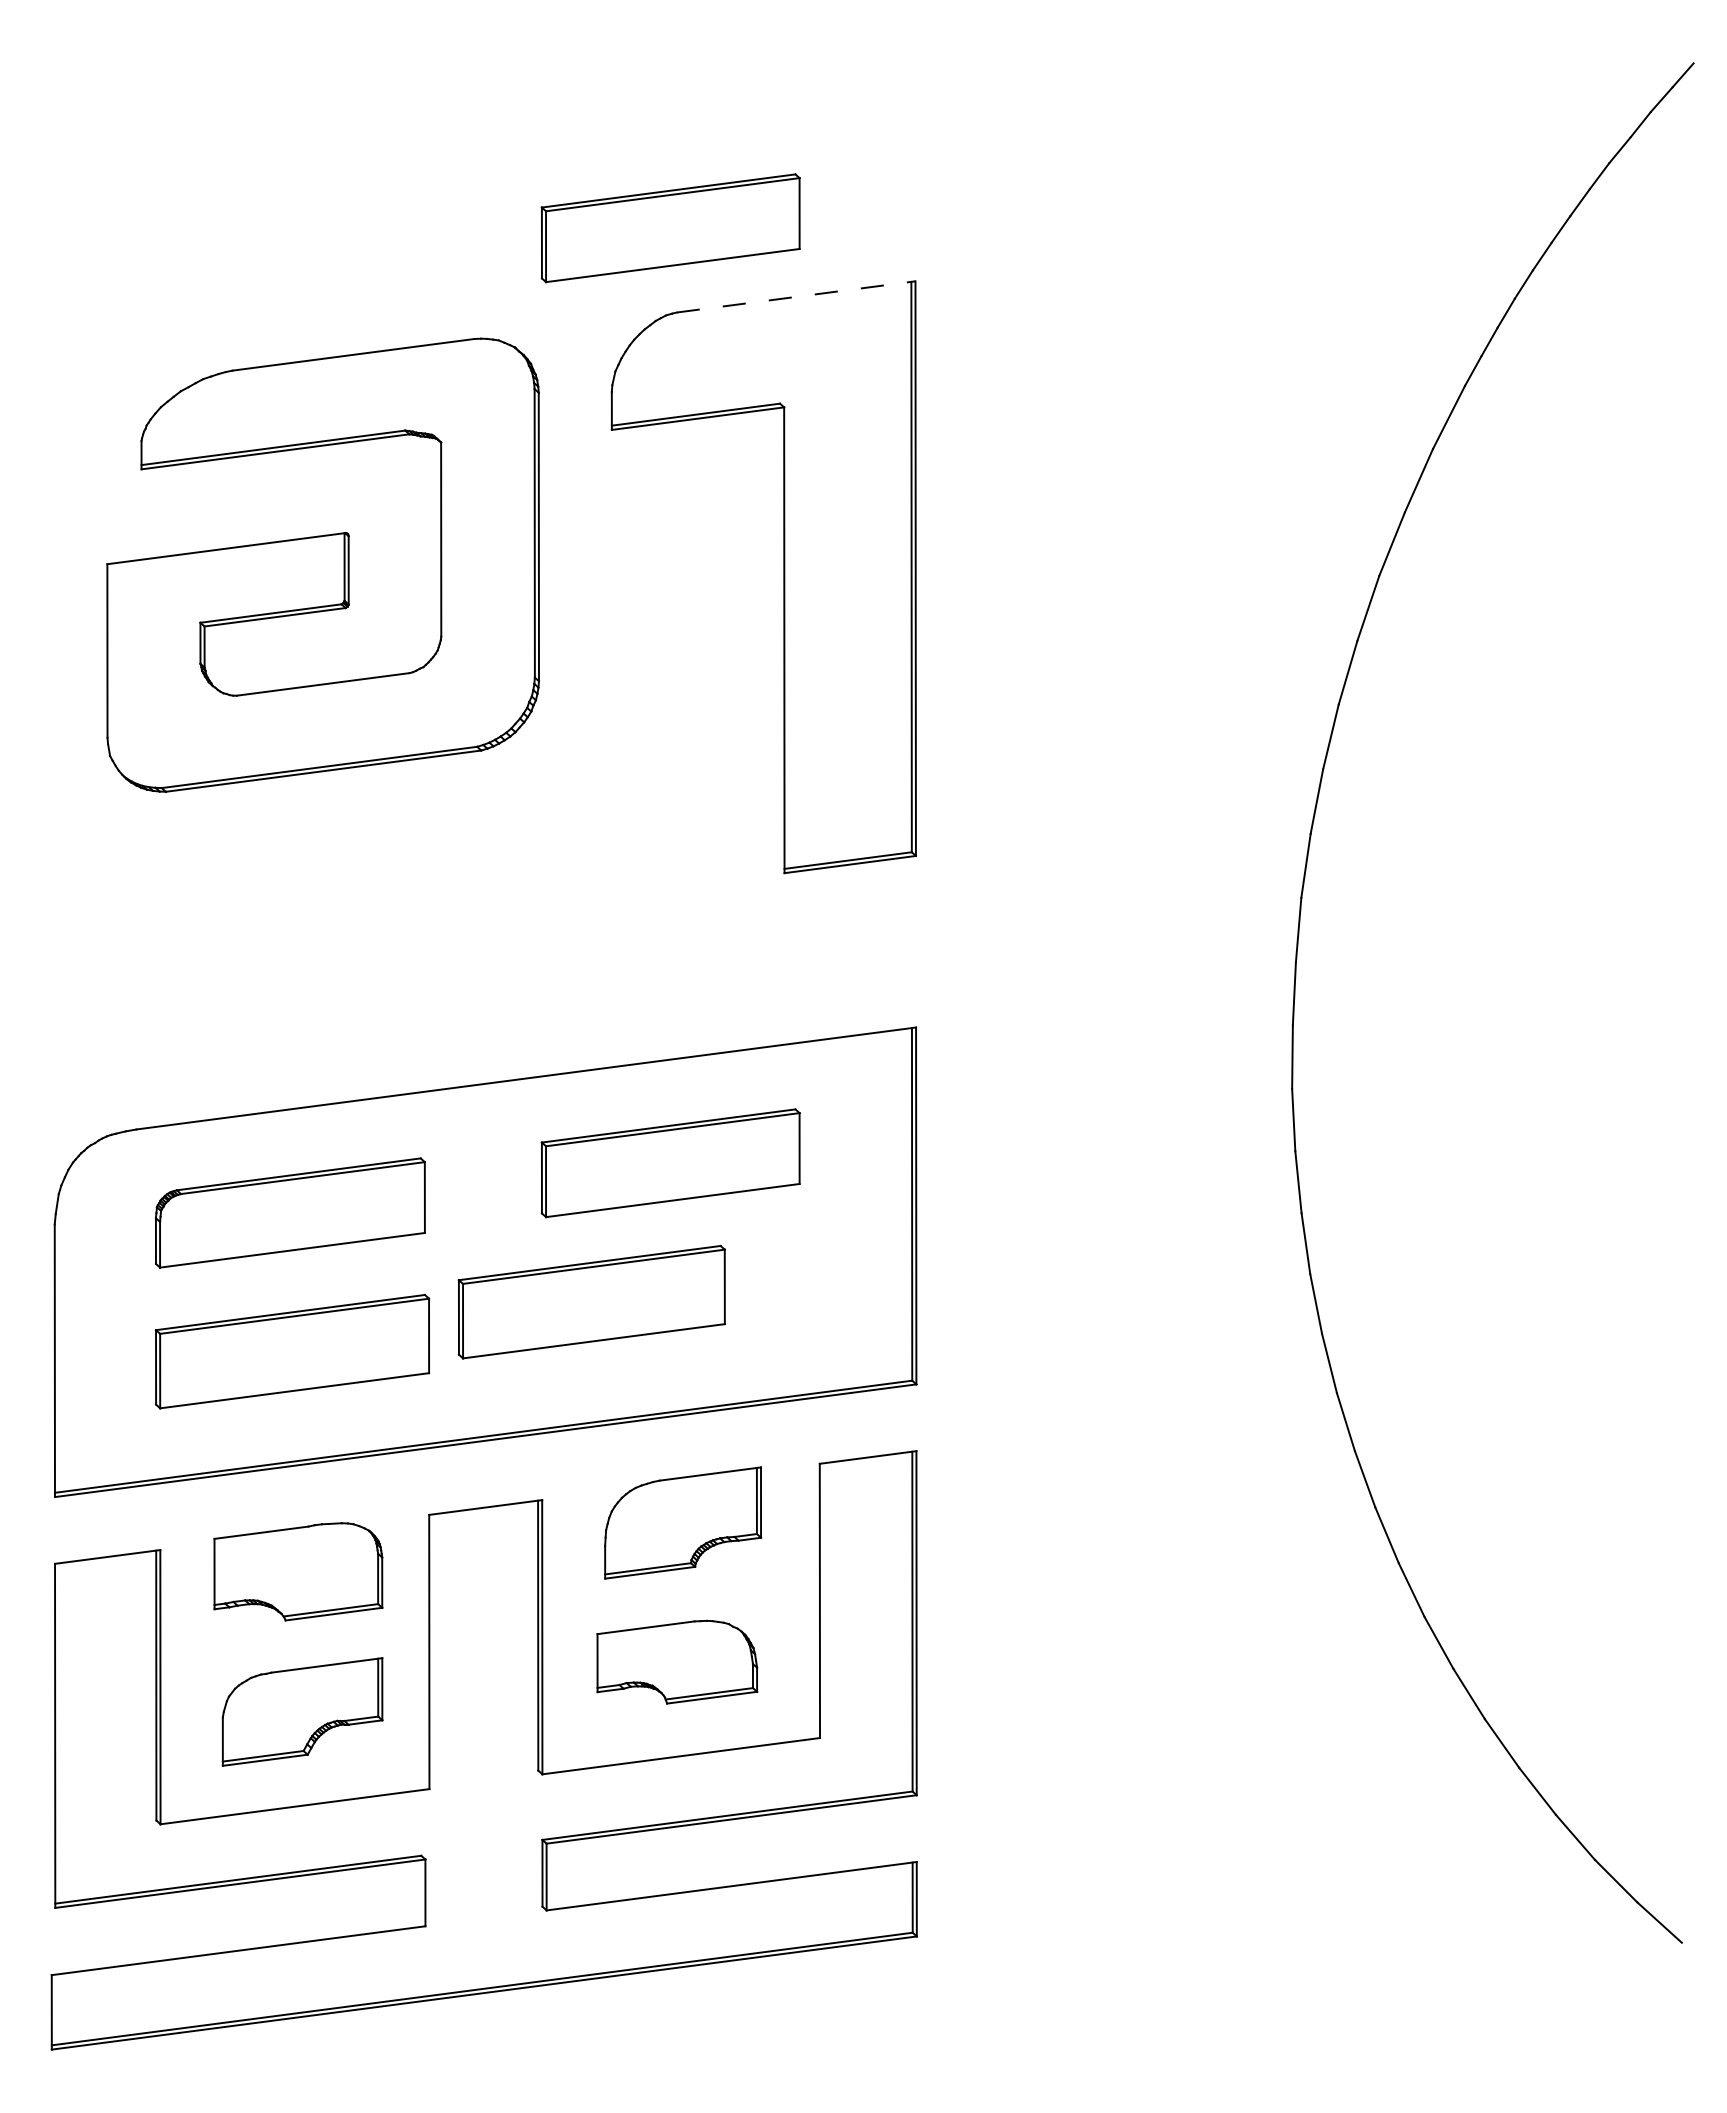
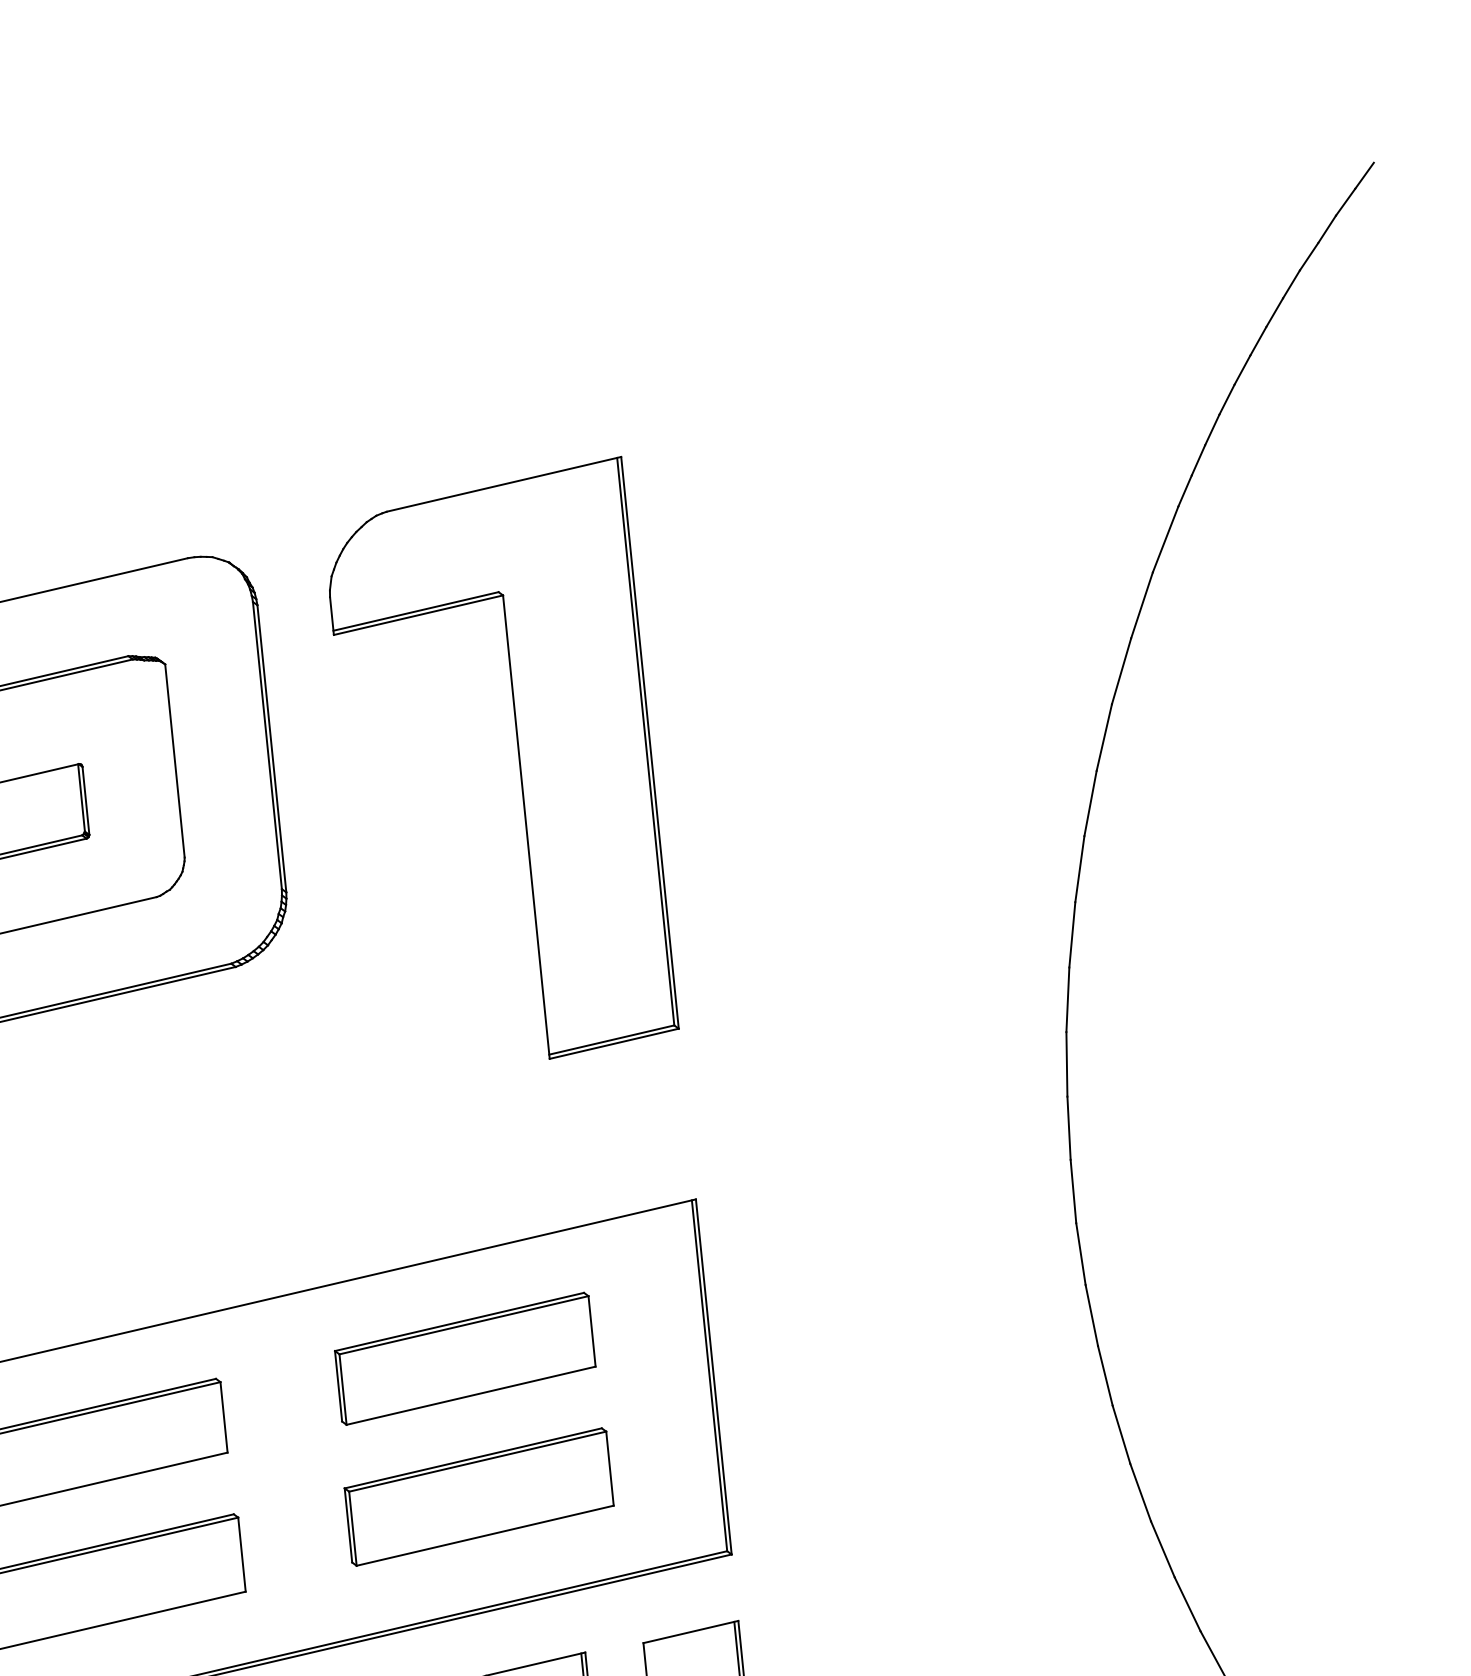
part: (670, 228) -> (372, 428), removed
line: (796, 296) -> (504, 483), dashed -> solid
part: (591, 1301) -> (478, 1496), moved

